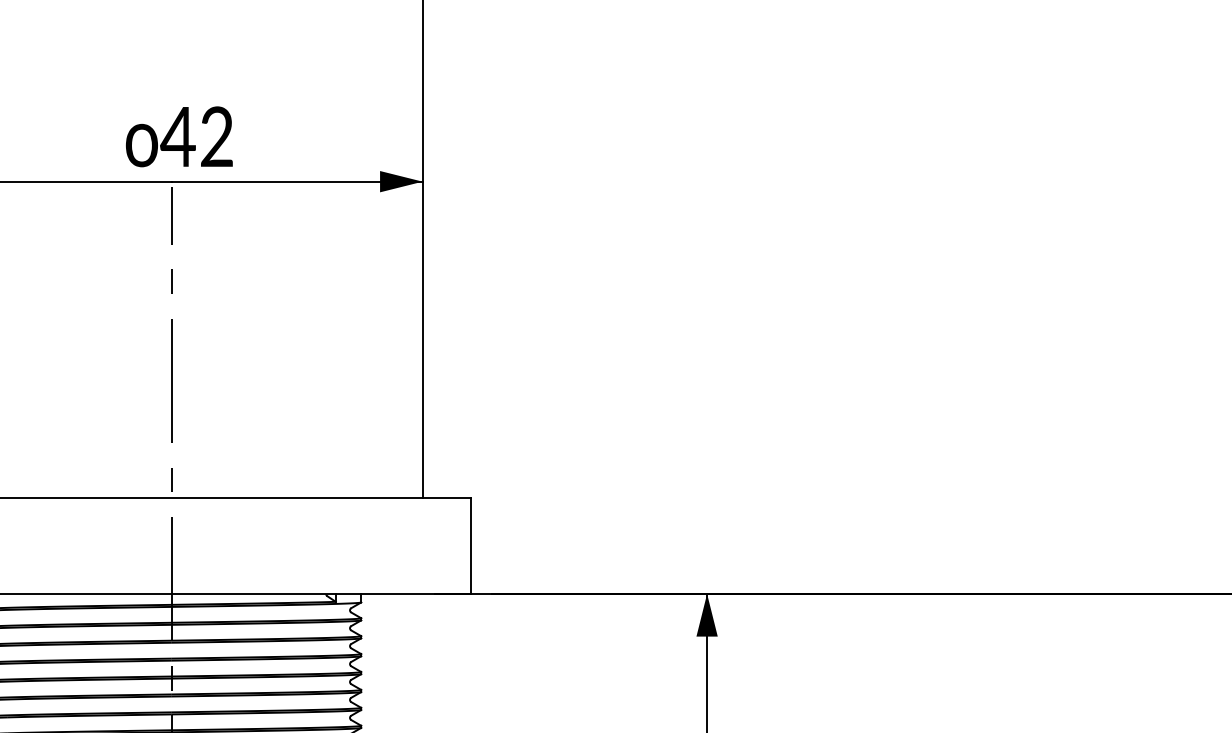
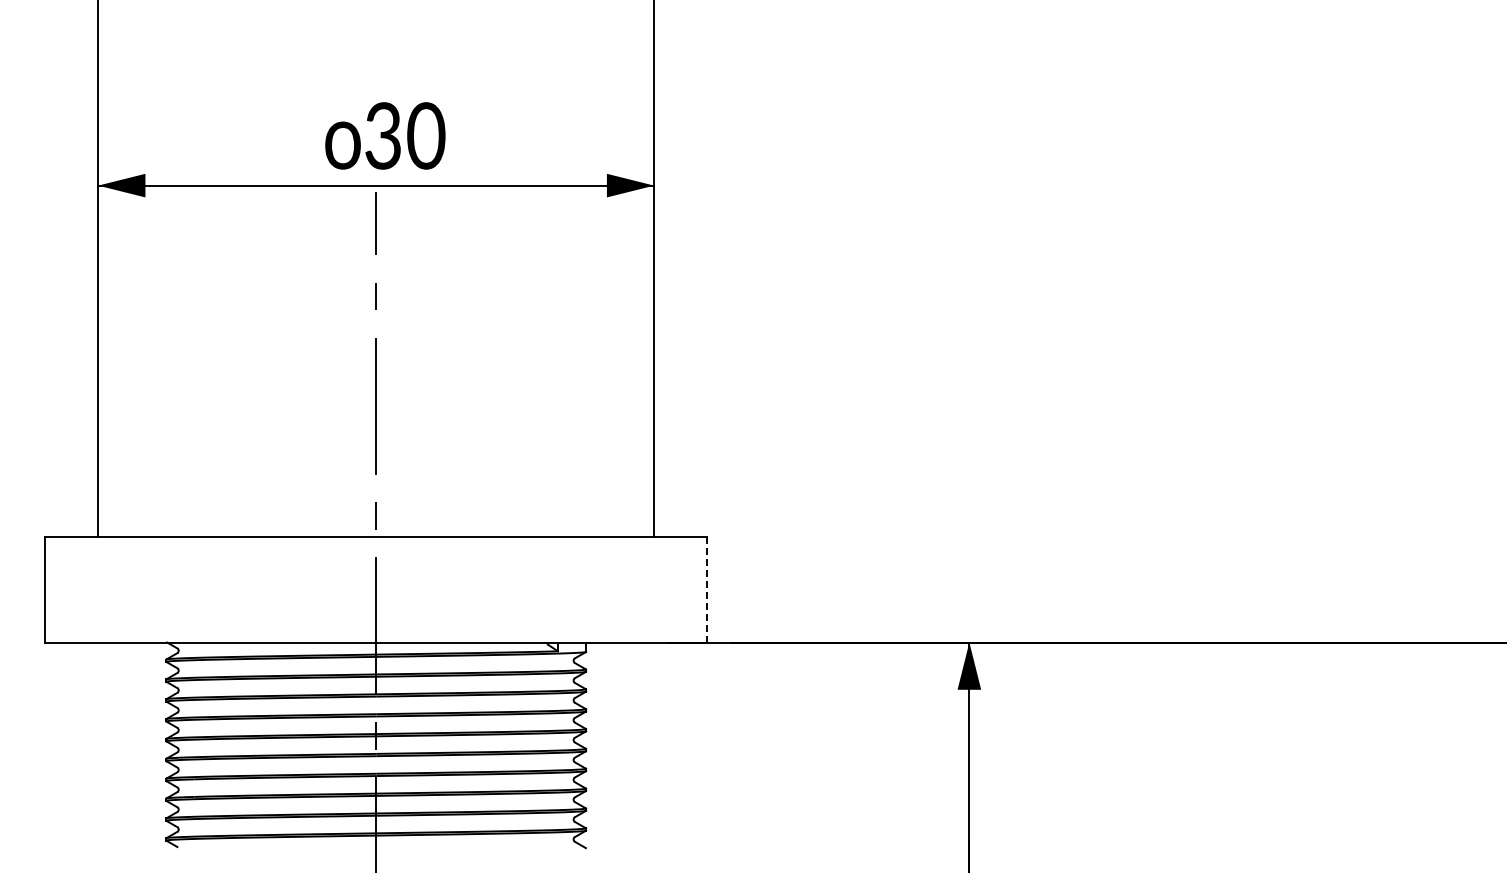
text: (197, 136) -> (404, 135), 42 -> 30
line: (470, 546) -> (707, 589), solid -> dashed

